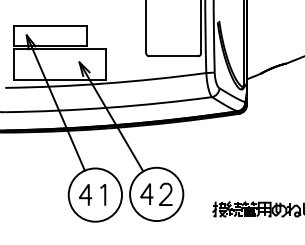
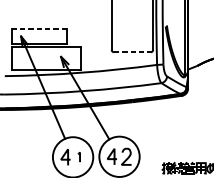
line: (50, 26) -> (39, 29), solid -> dashed
line: (174, 56) -> (133, 52), solid -> dashed
part: (103, 194) -> (79, 156), size x0.6

